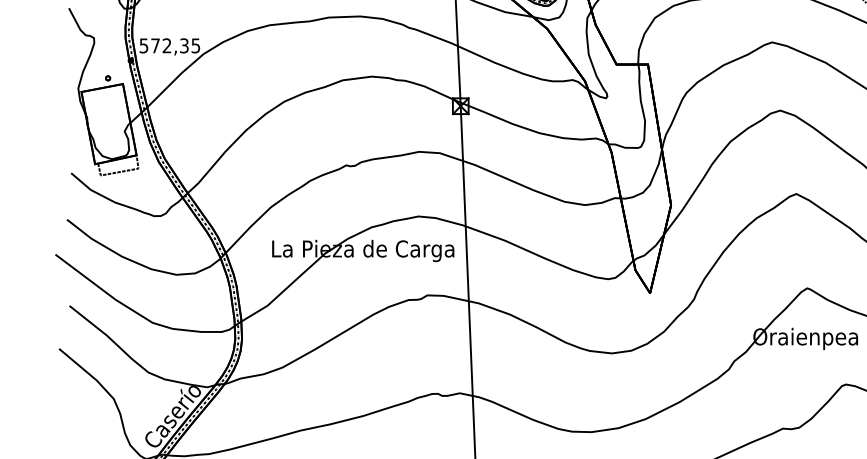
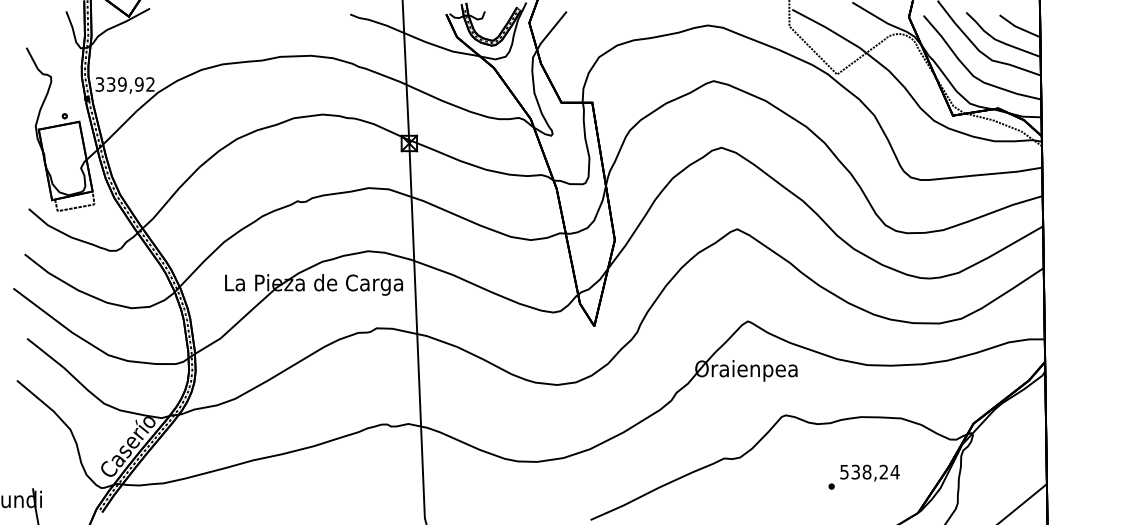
text: (170, 45) -> (125, 84), 572,35 -> 339,92

